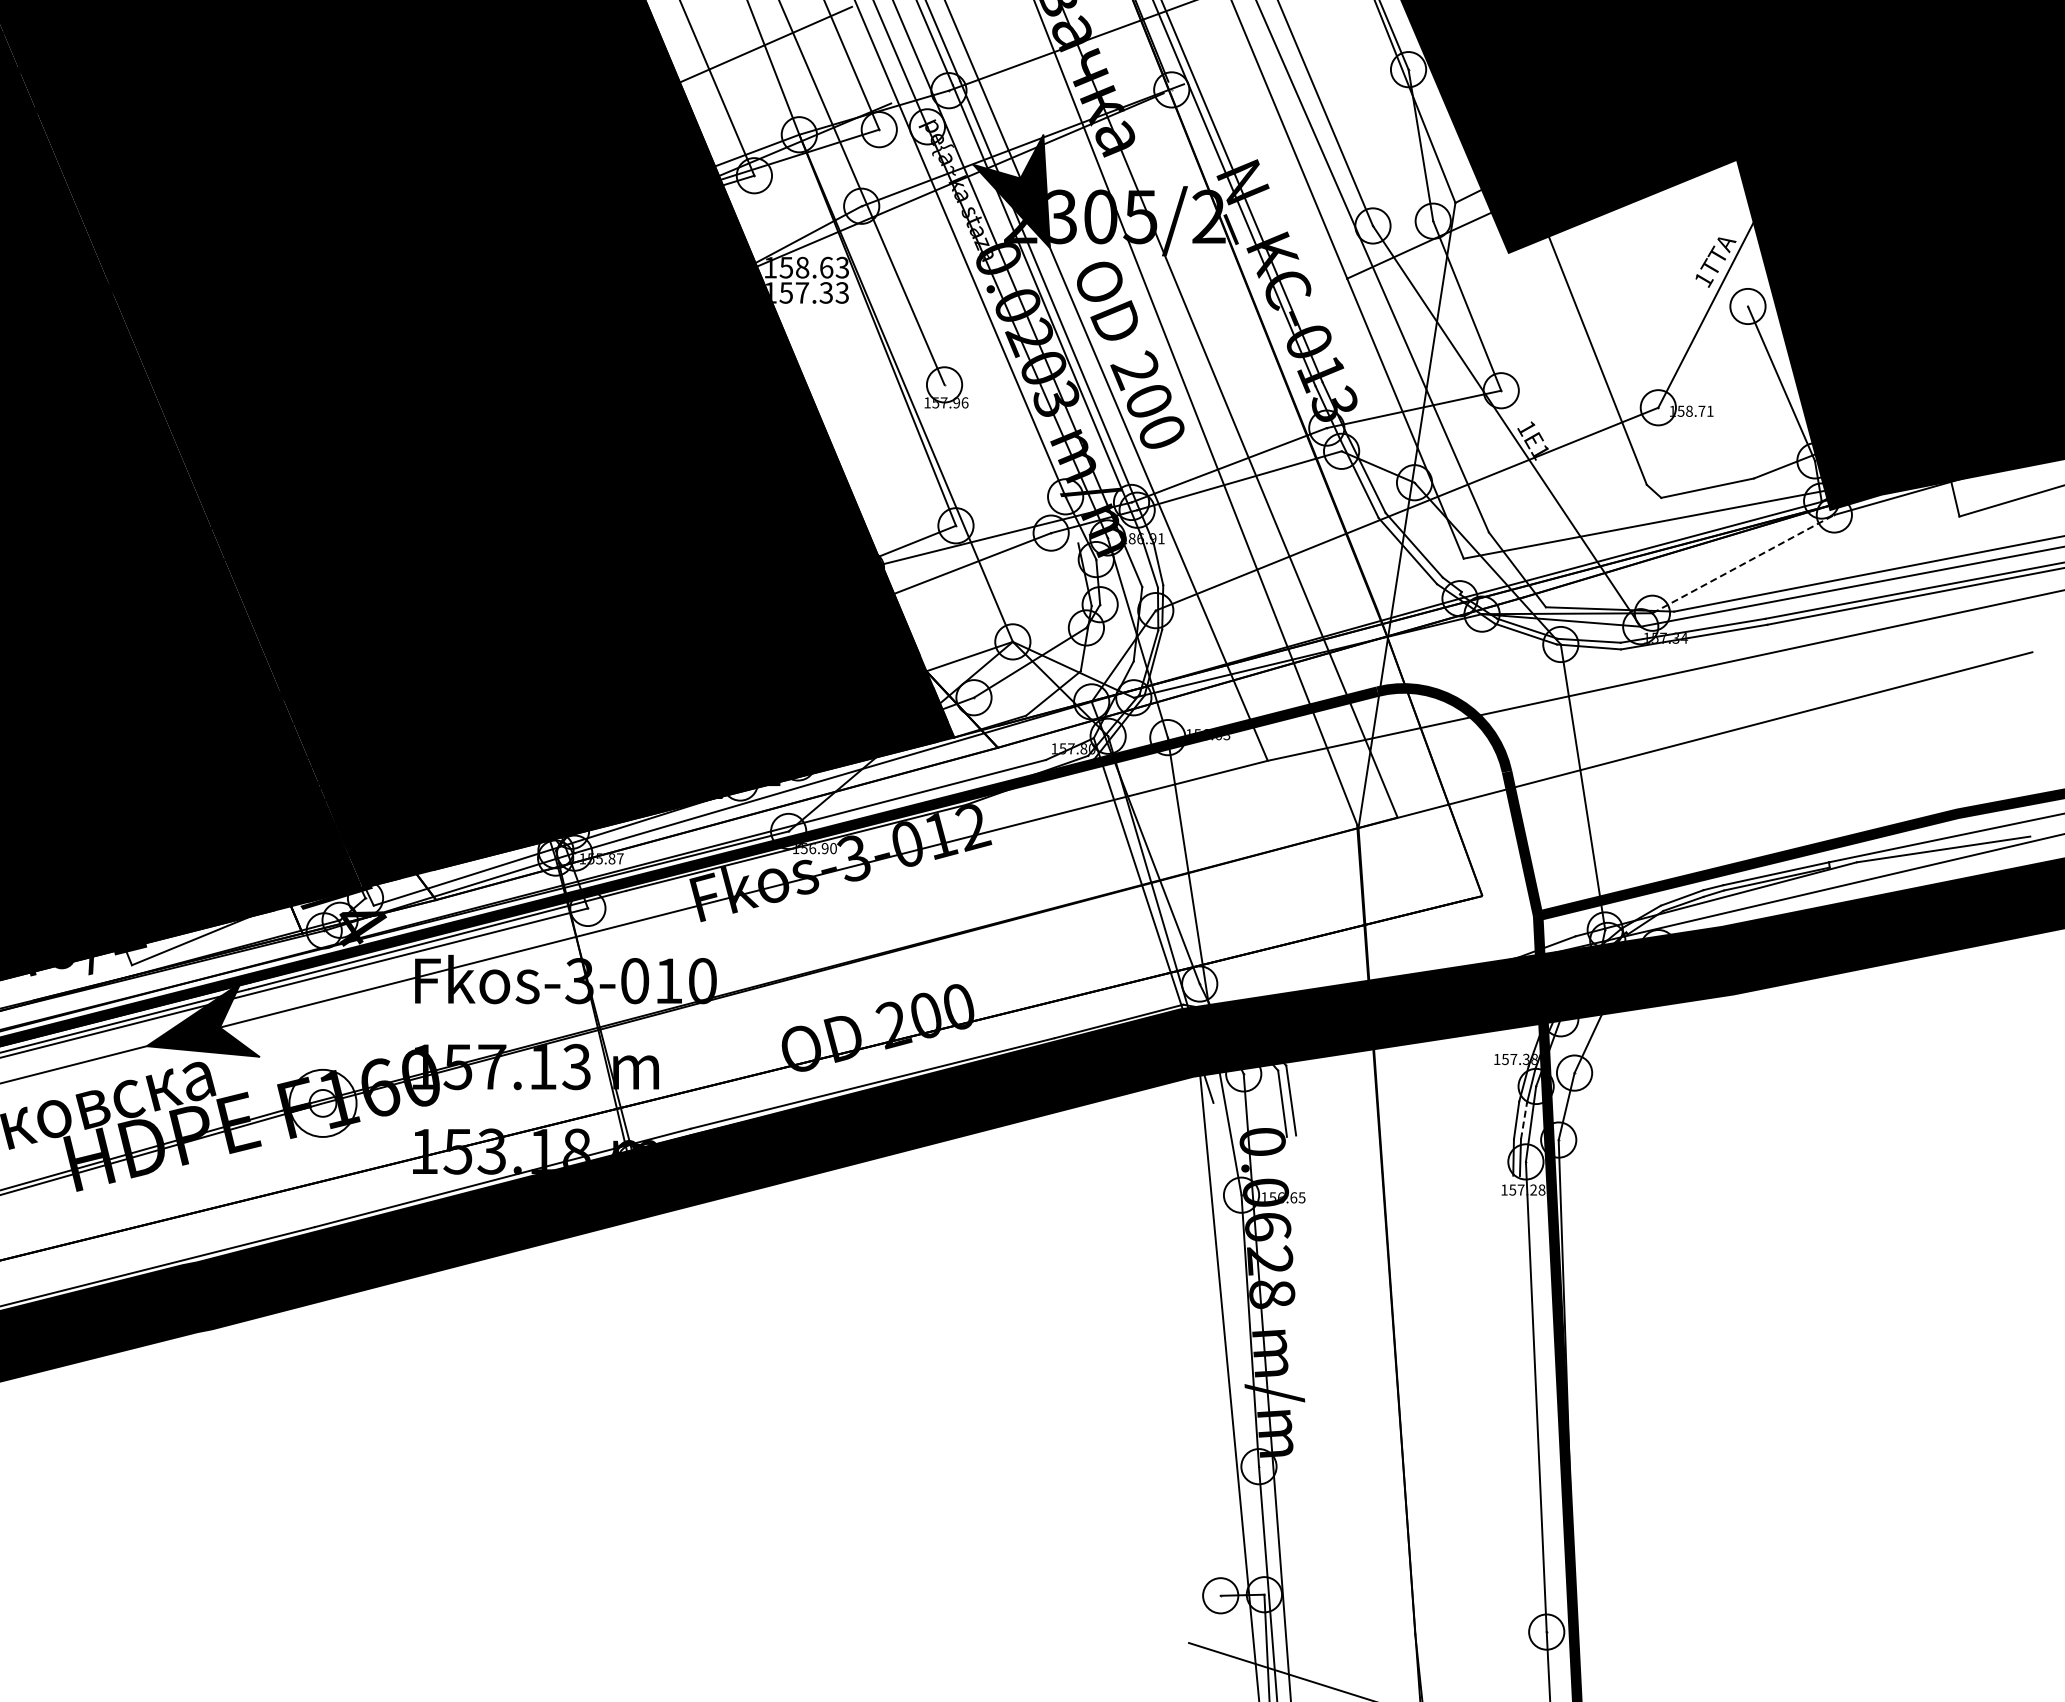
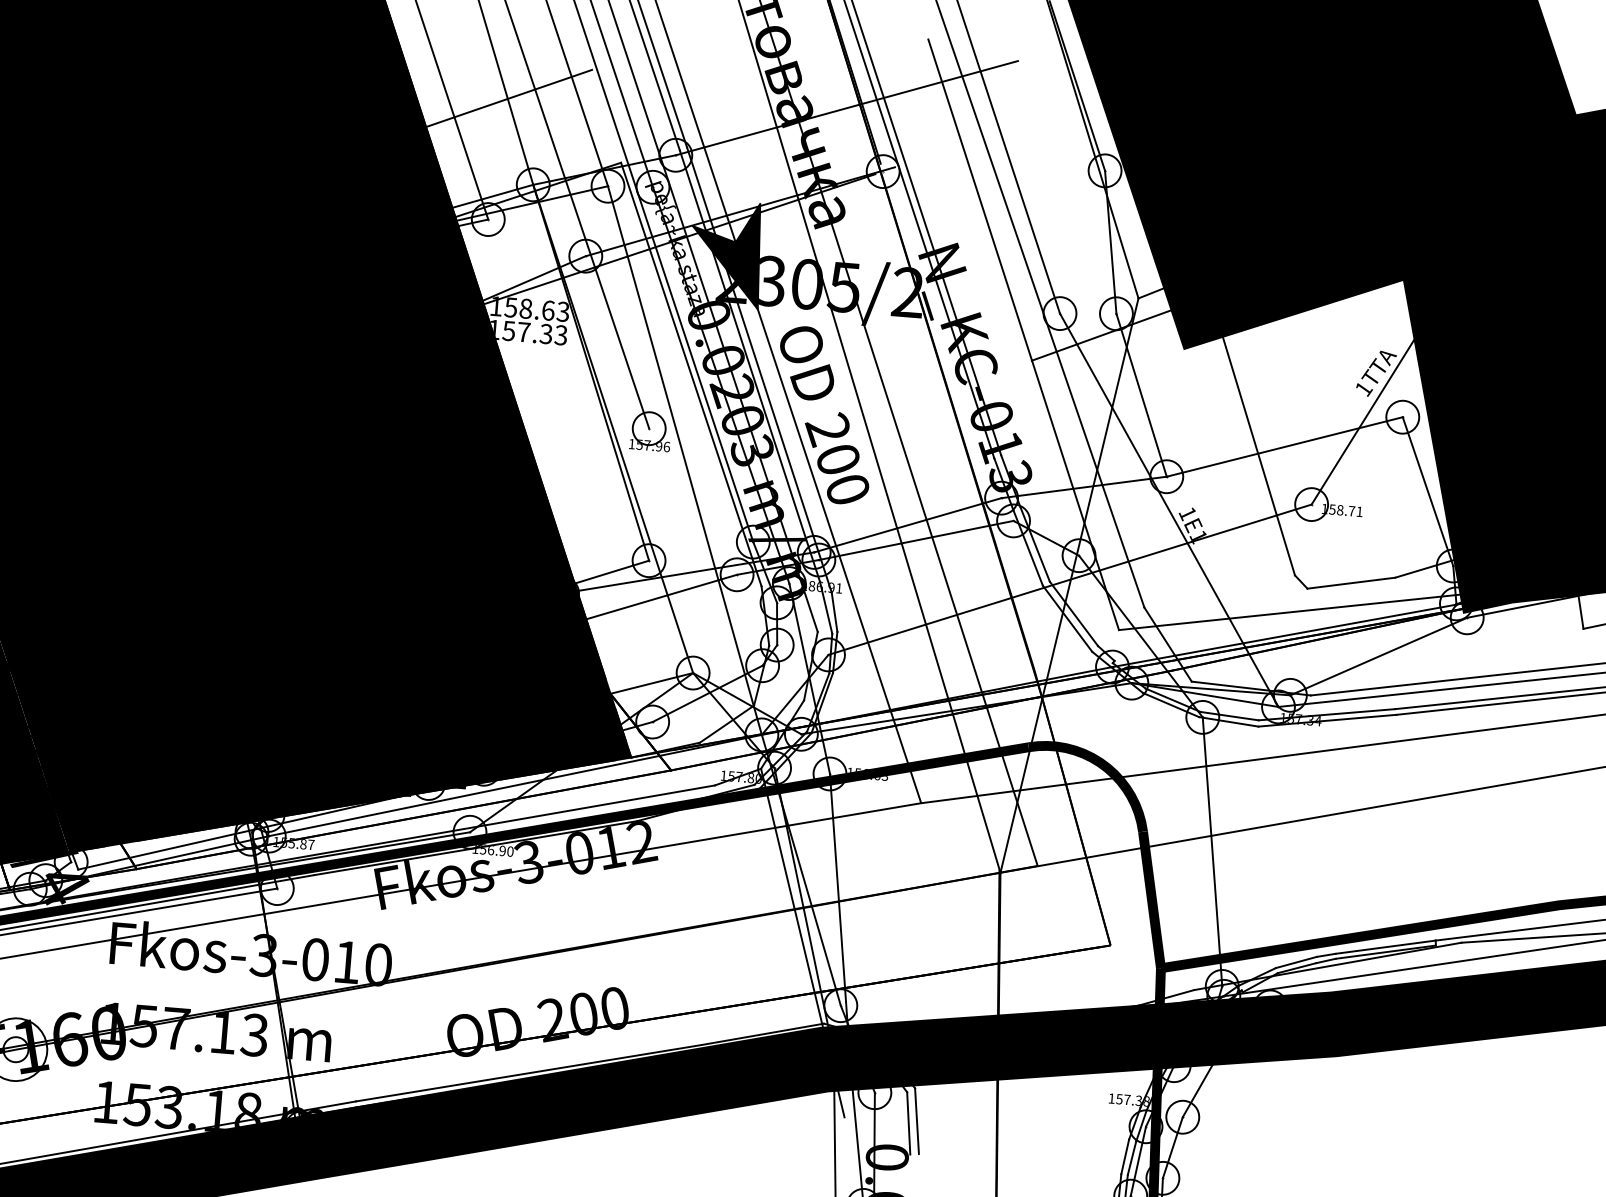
line: (984, 323) -> (691, 374), added
line: (1624, 348) -> (1284, 446), added
line: (985, 415) -> (684, 460), added
line: (1743, 563) -> (1378, 656), dashed -> solid
line: (1524, 1120) -> (1132, 1157), dashed -> solid

